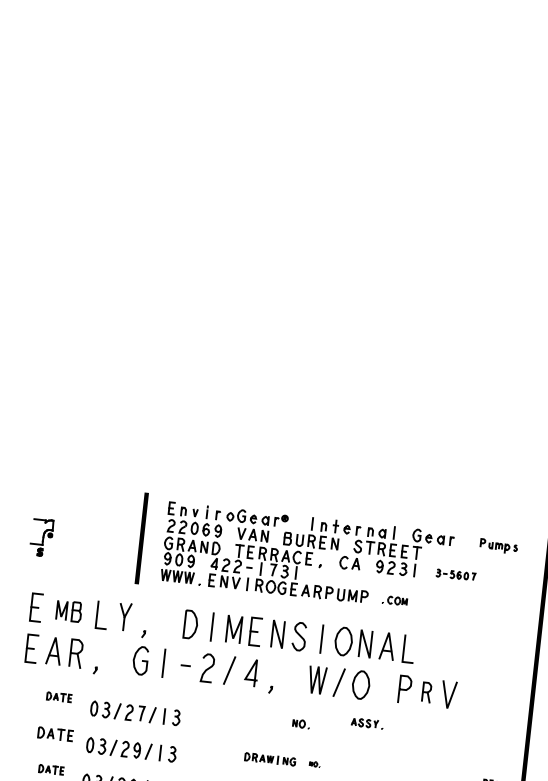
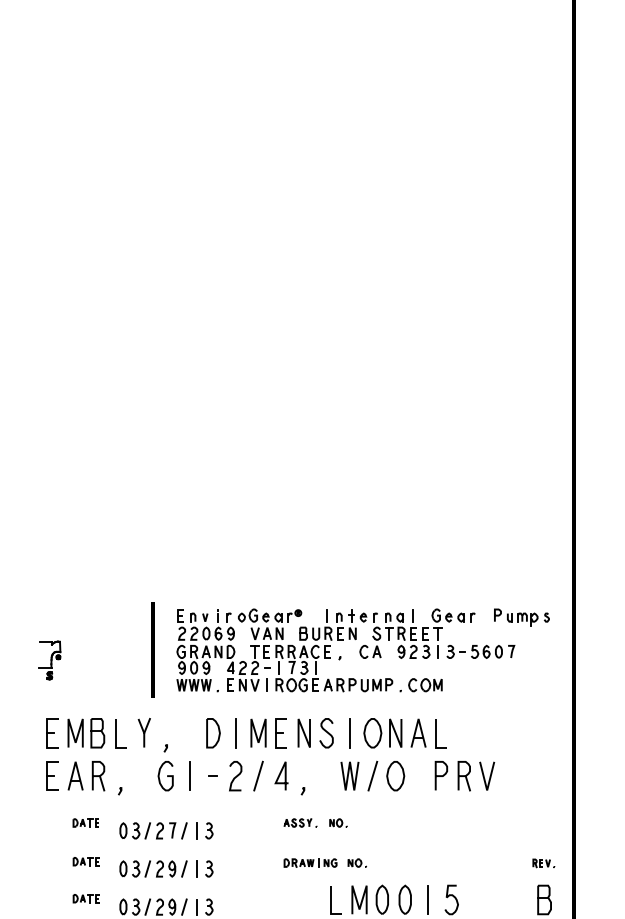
part: (498, 546) -> (521, 617), size x1.43
part: (455, 574) -> (480, 651), size x1.67
part: (394, 600) -> (420, 685), size x1.67
part: (69, 611) -> (86, 733), size x1.43
part: (426, 692) -> (463, 776), size x1.43
part: (367, 723) -> (300, 822), moved
part: (54, 734) -> (85, 861), size x0.71
part: (314, 763) -> (356, 862), size x1.67

